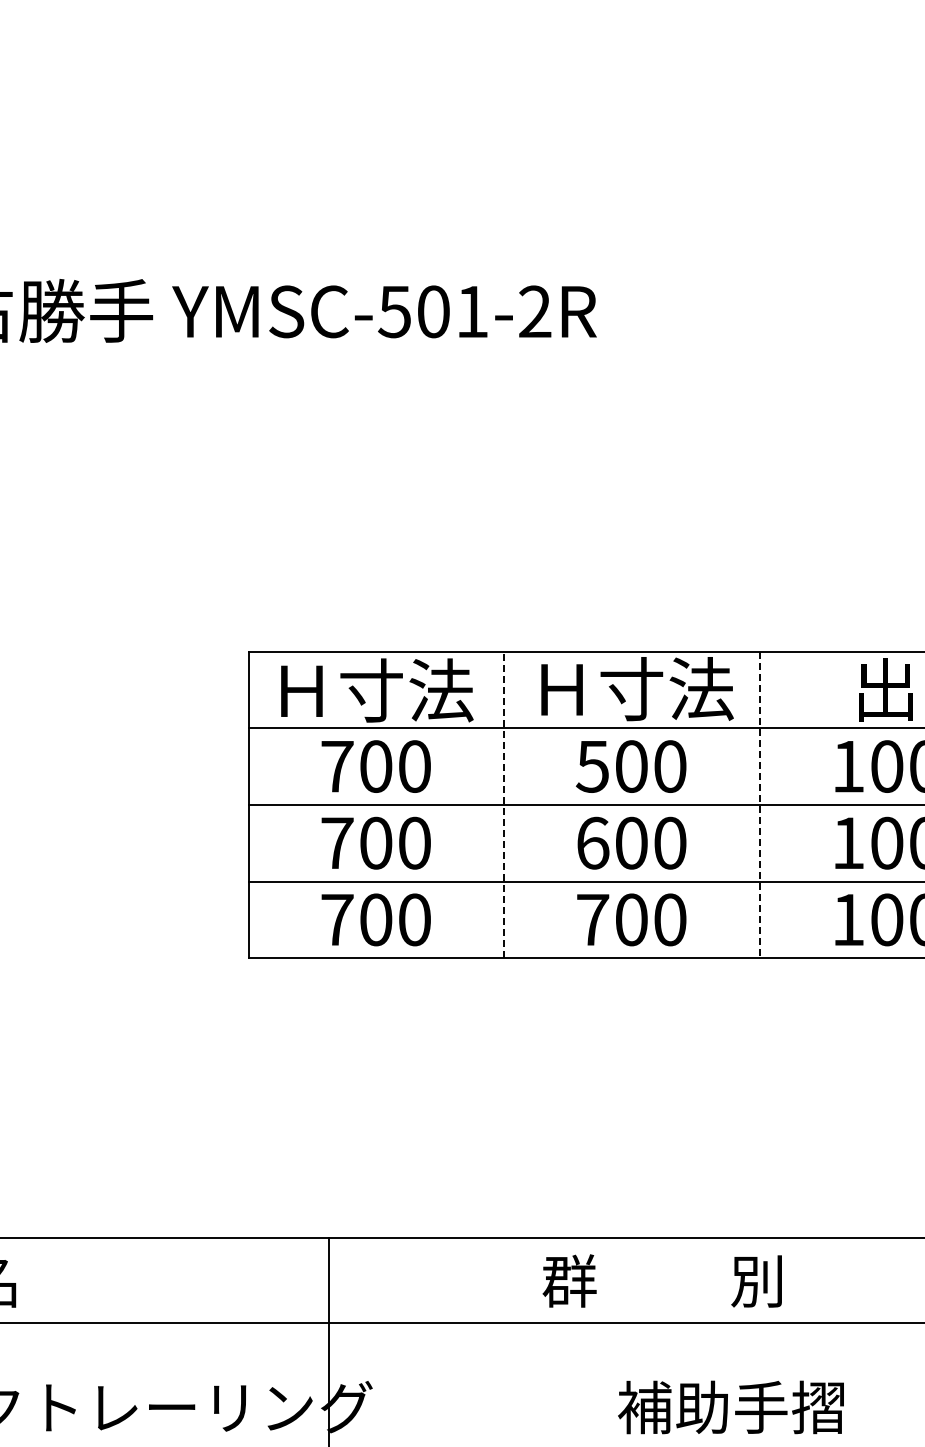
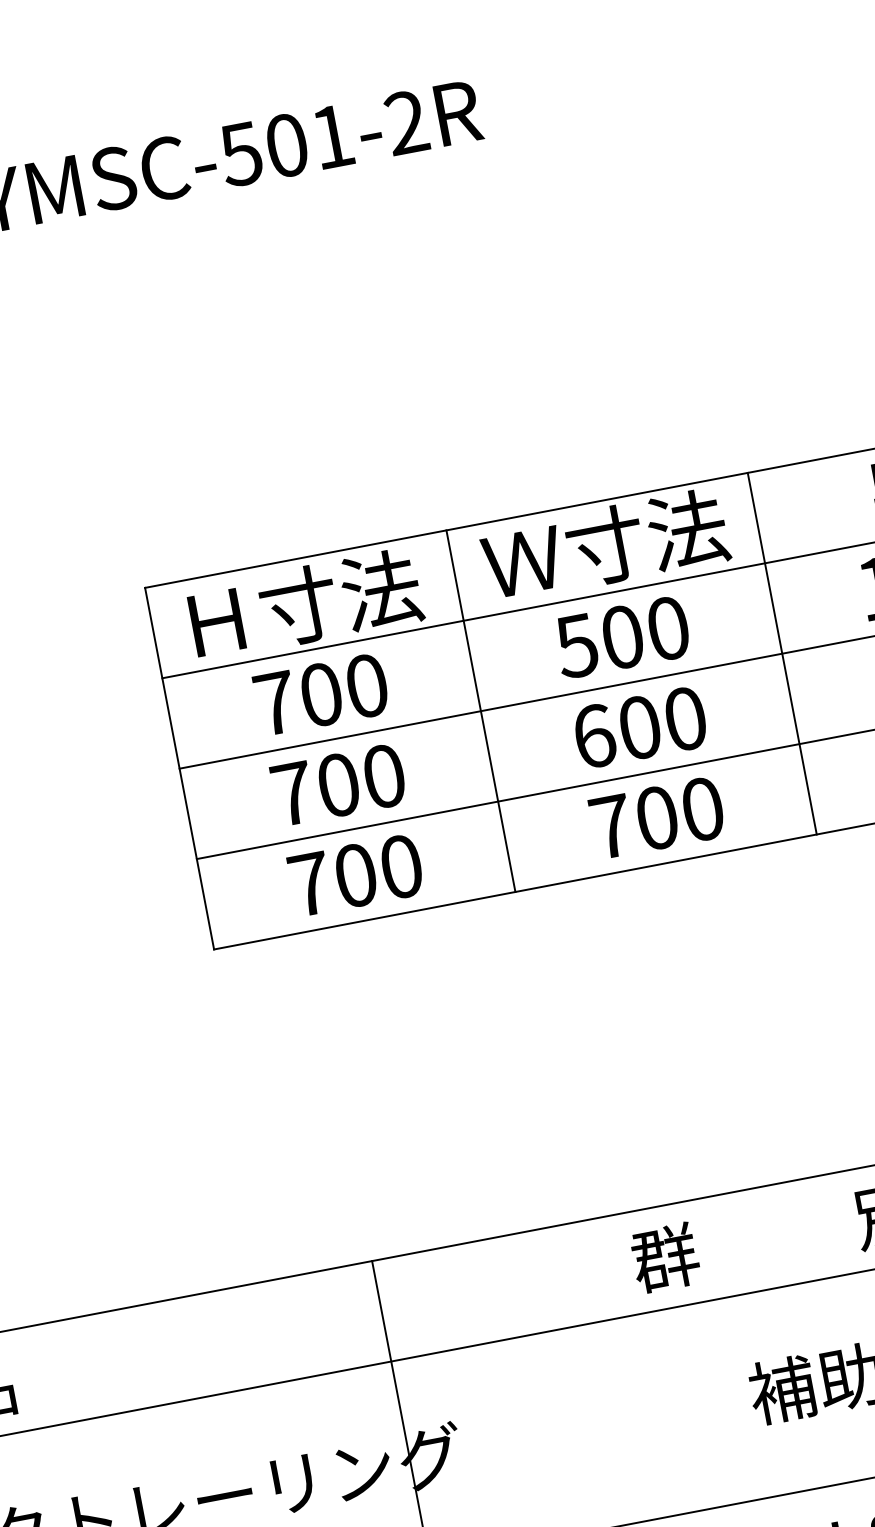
text: (561, 689) -> (522, 562), Ｈ寸法 -> Ｗ寸法
line: (504, 804) -> (481, 710), dashed -> solid
line: (759, 805) -> (782, 654), dashed -> solid

